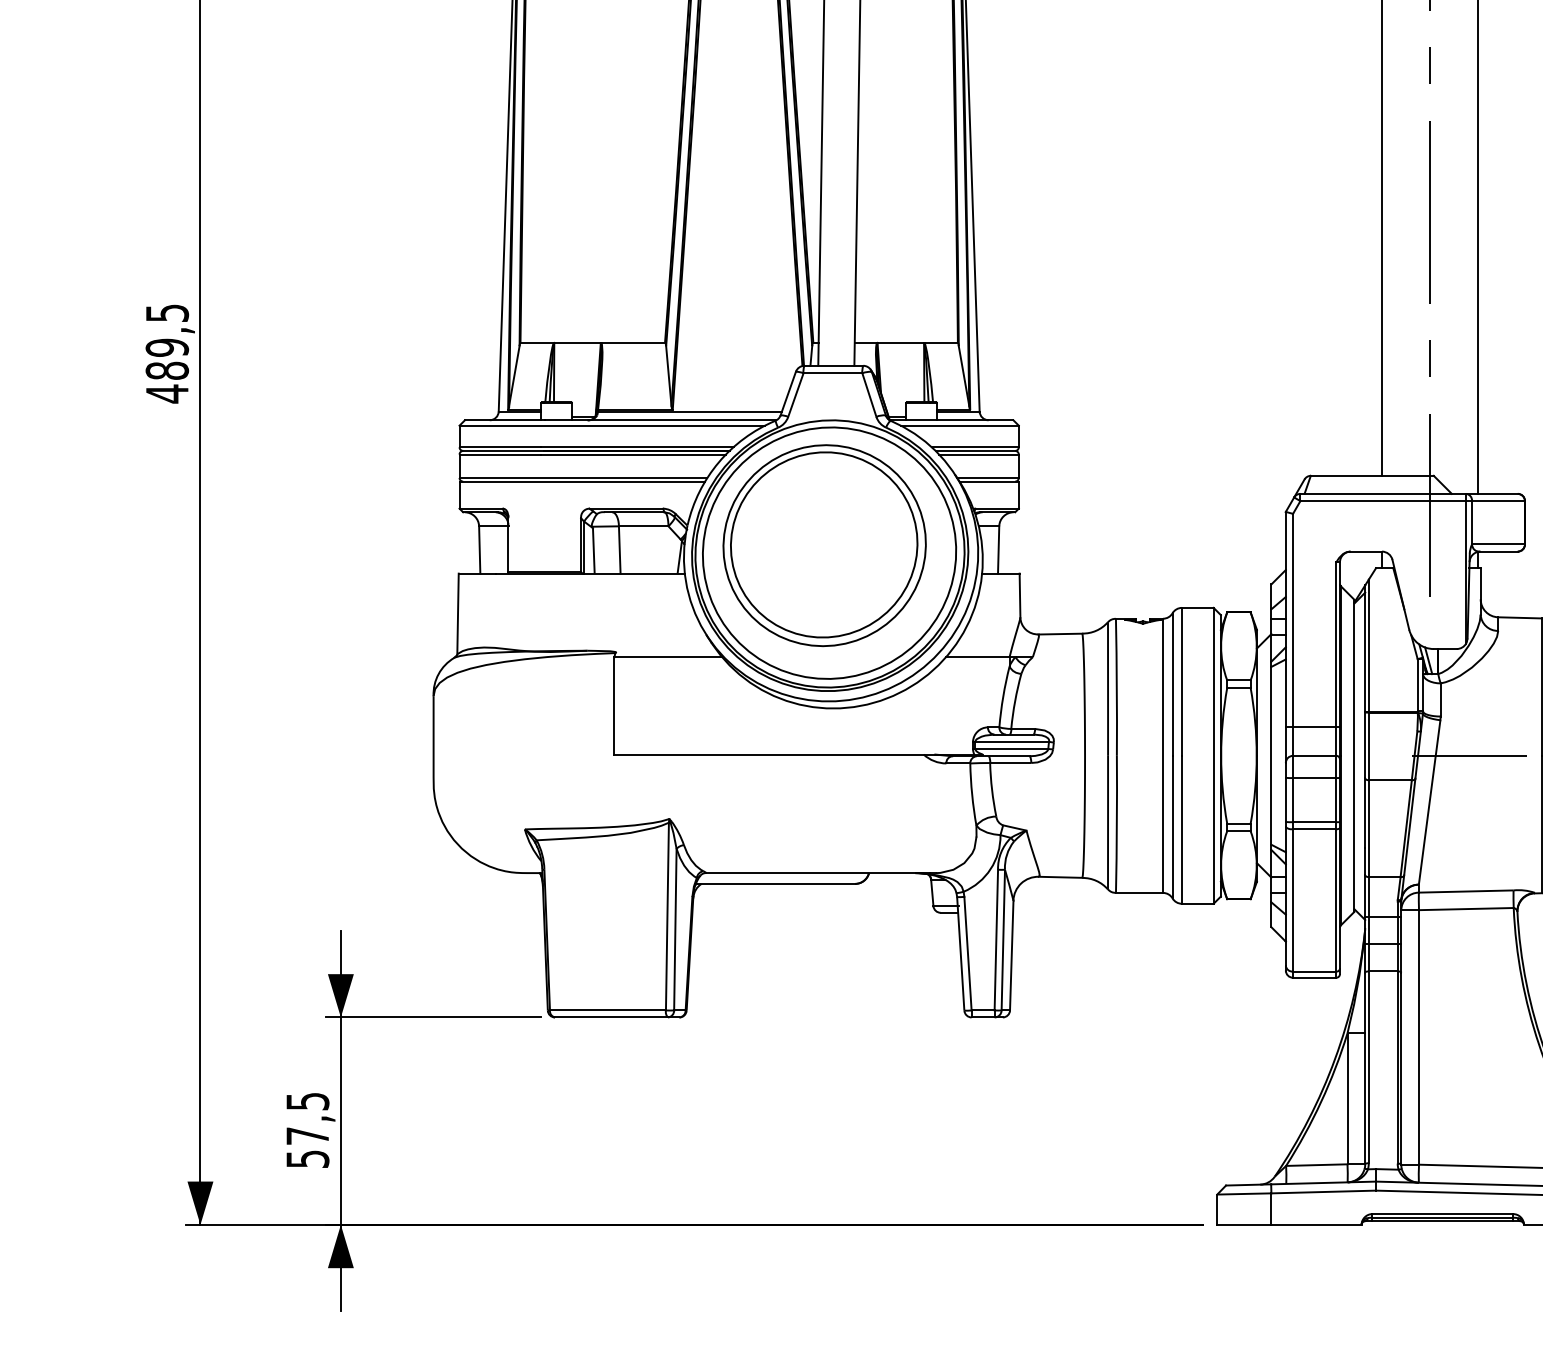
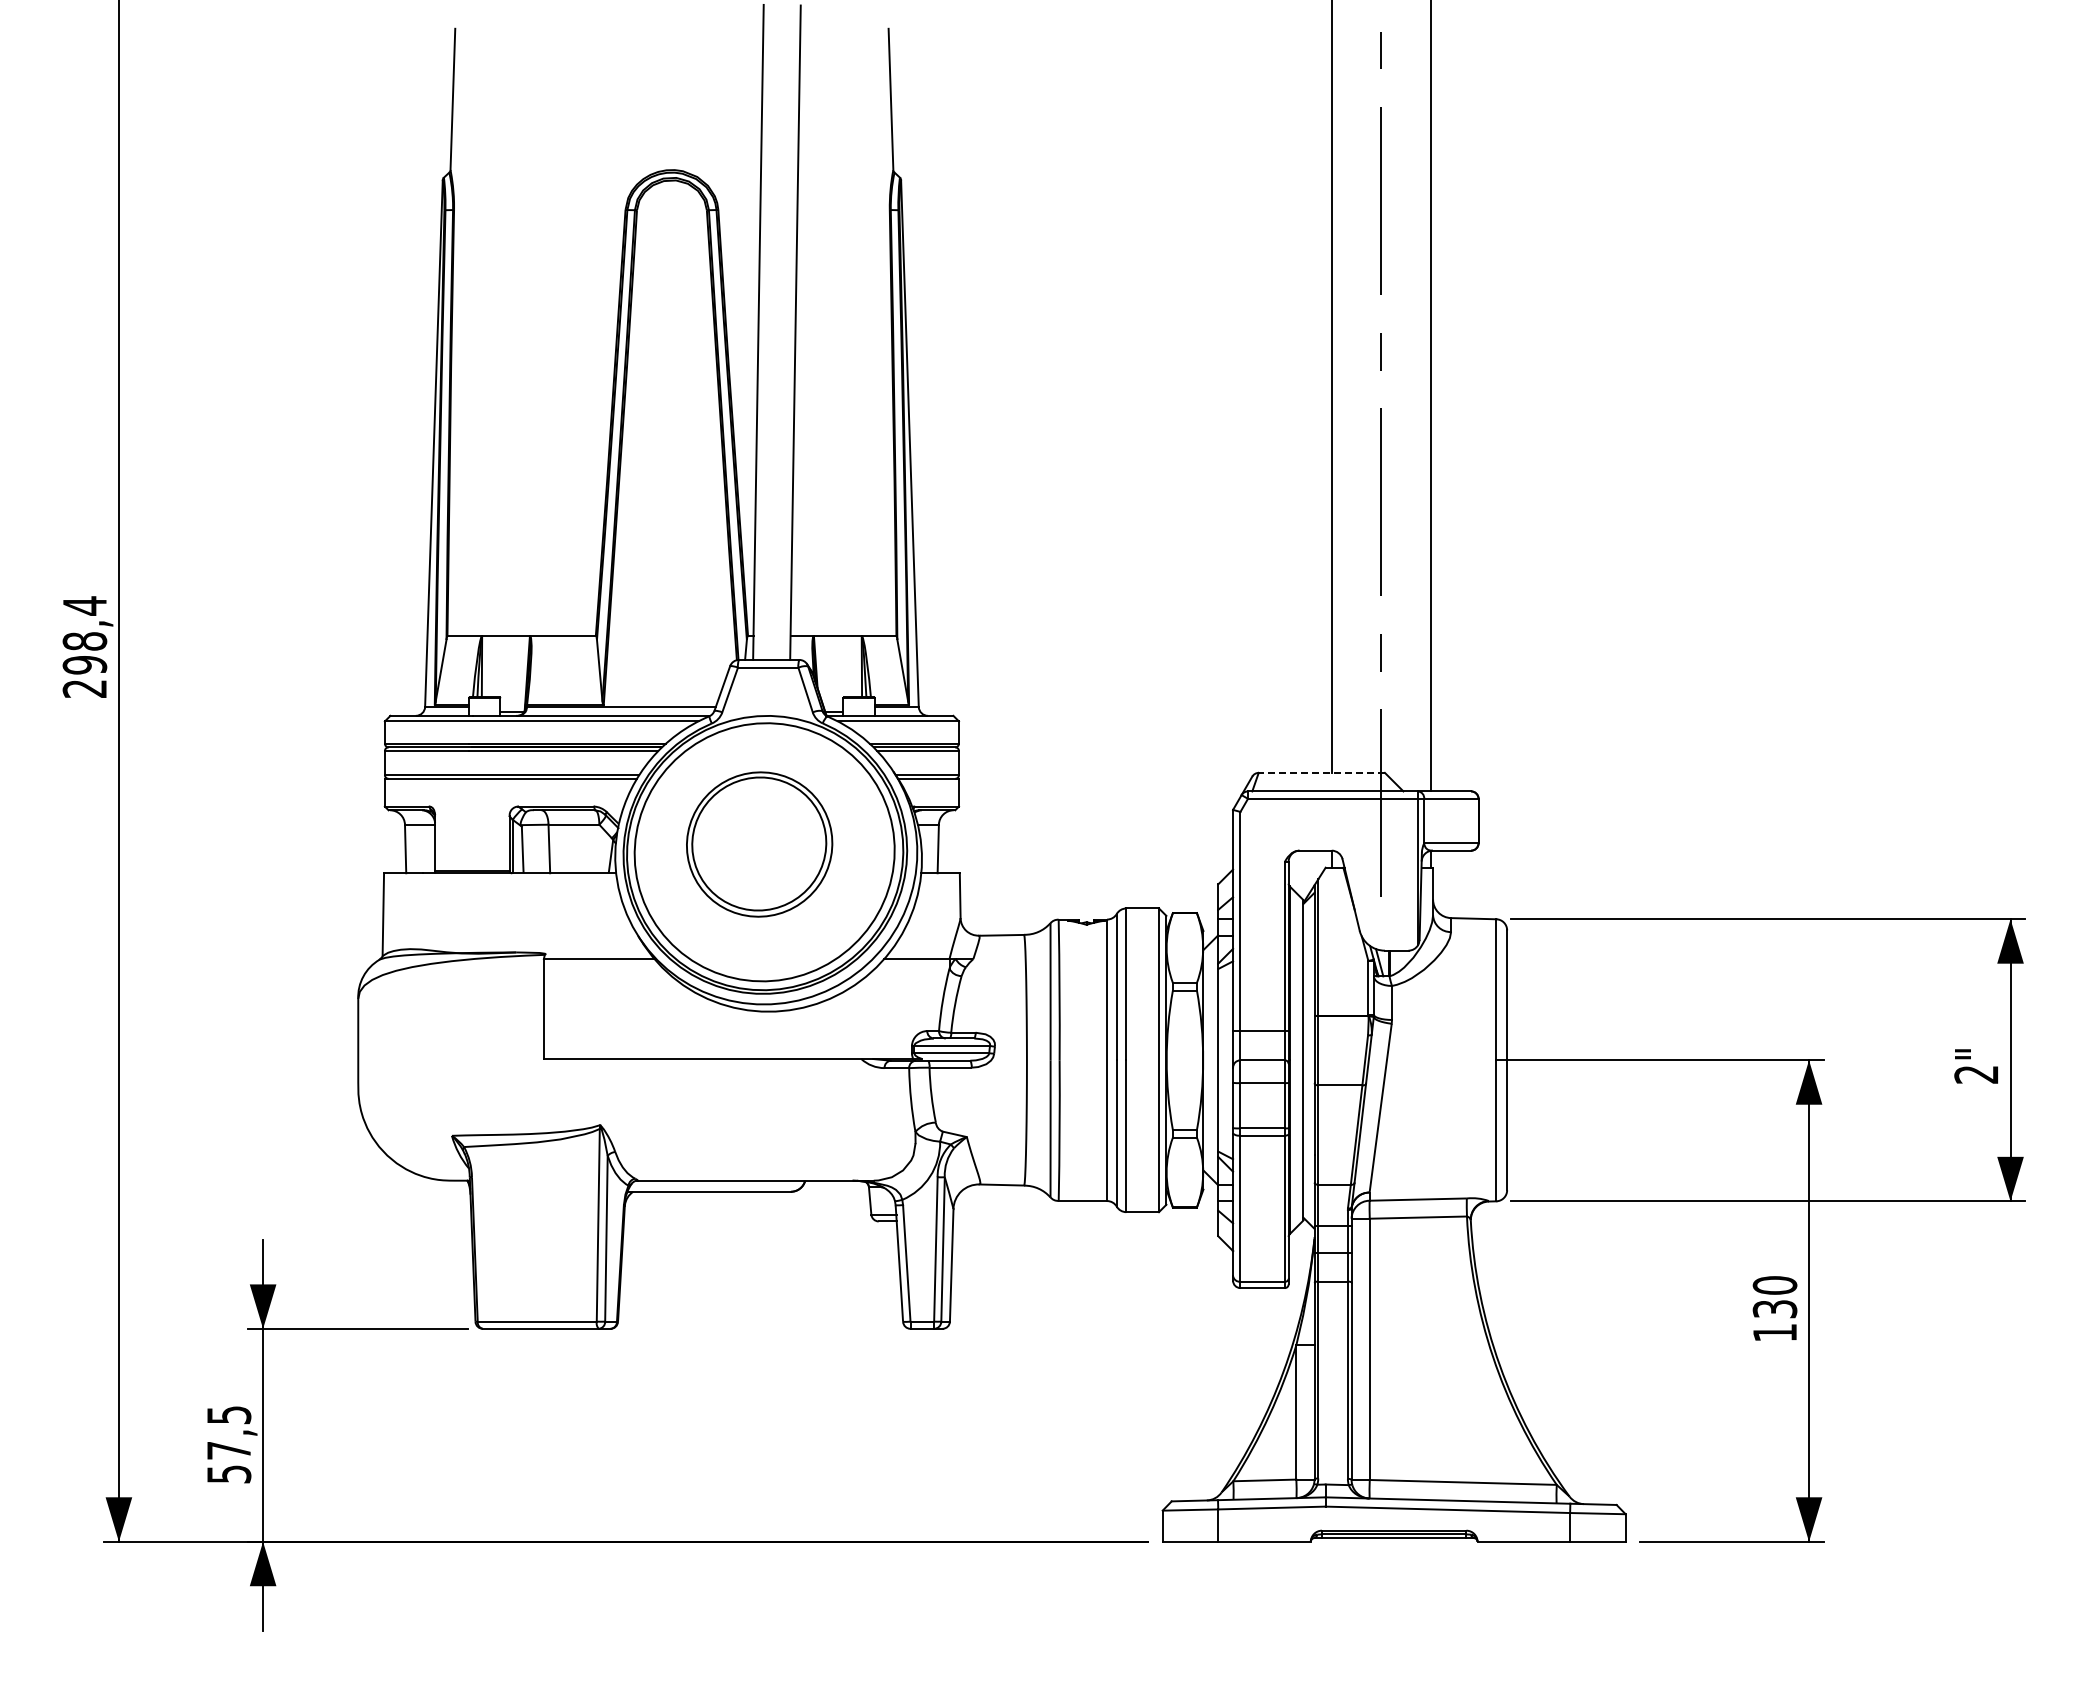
text: (166, 353) -> (84, 647), 489,5 -> 298,4
line: (1371, 475) -> (1321, 772), solid -> dashed
part: (824, 545) -> (759, 844), size x0.7
line: (1469, 756) -> (1421, 1060), removed

